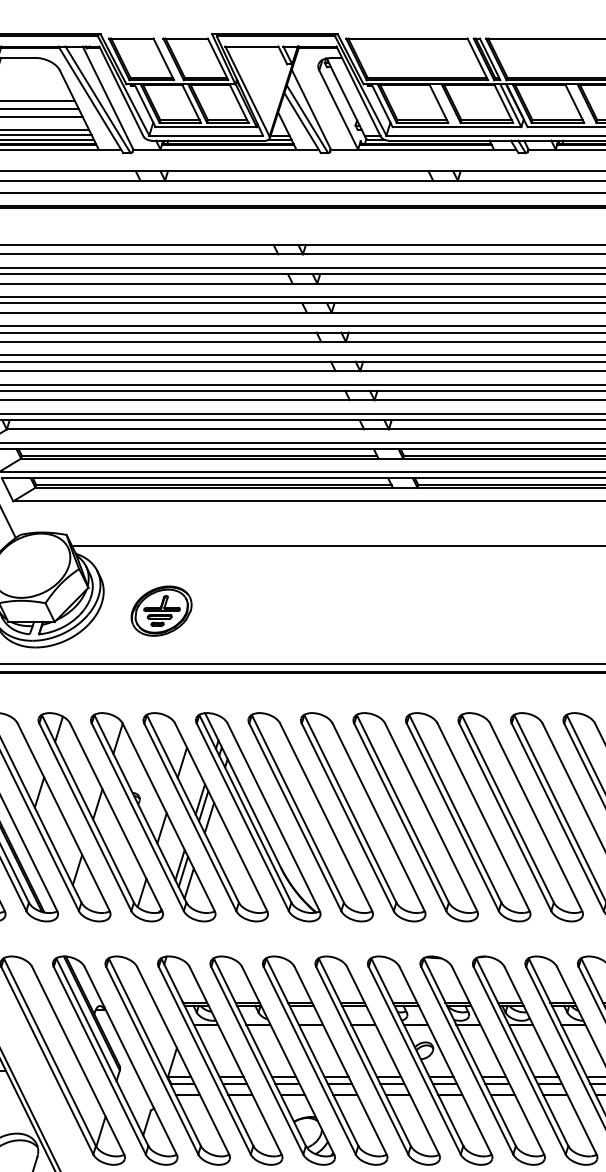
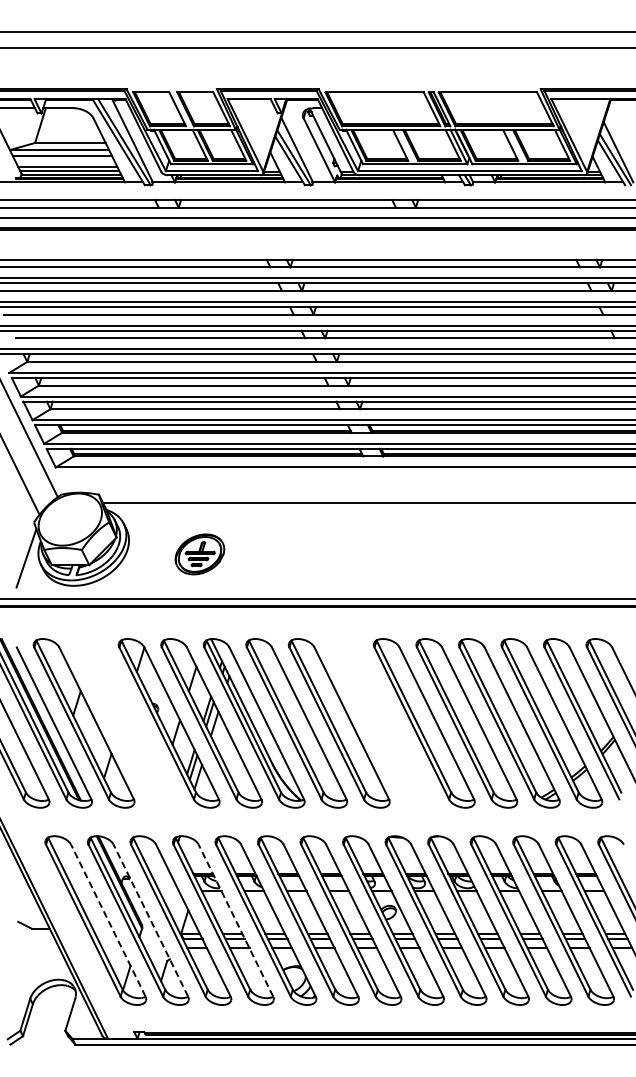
part: (161, 611) -> (199, 554), moved
part: (100, 817) -> (126, 723), removed
part: (415, 817) -> (381, 723), removed
line: (78, 1060) -> (108, 920), solid -> dashed
line: (130, 1060) -> (150, 920), solid -> dashed
line: (235, 1060) -> (235, 920), solid -> dashed

